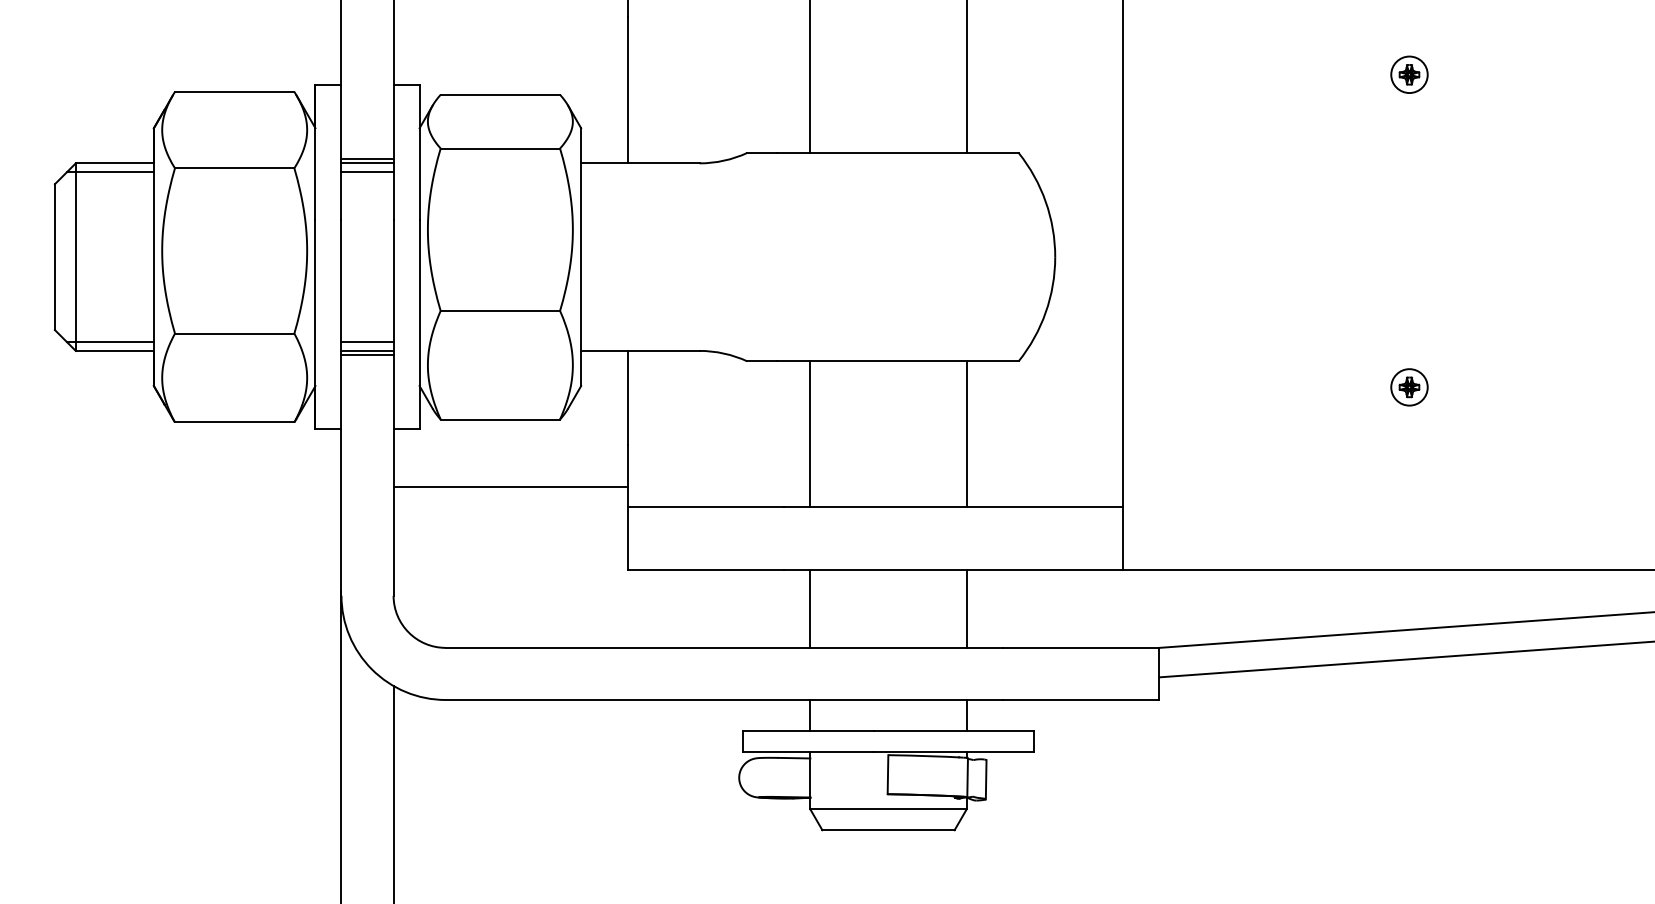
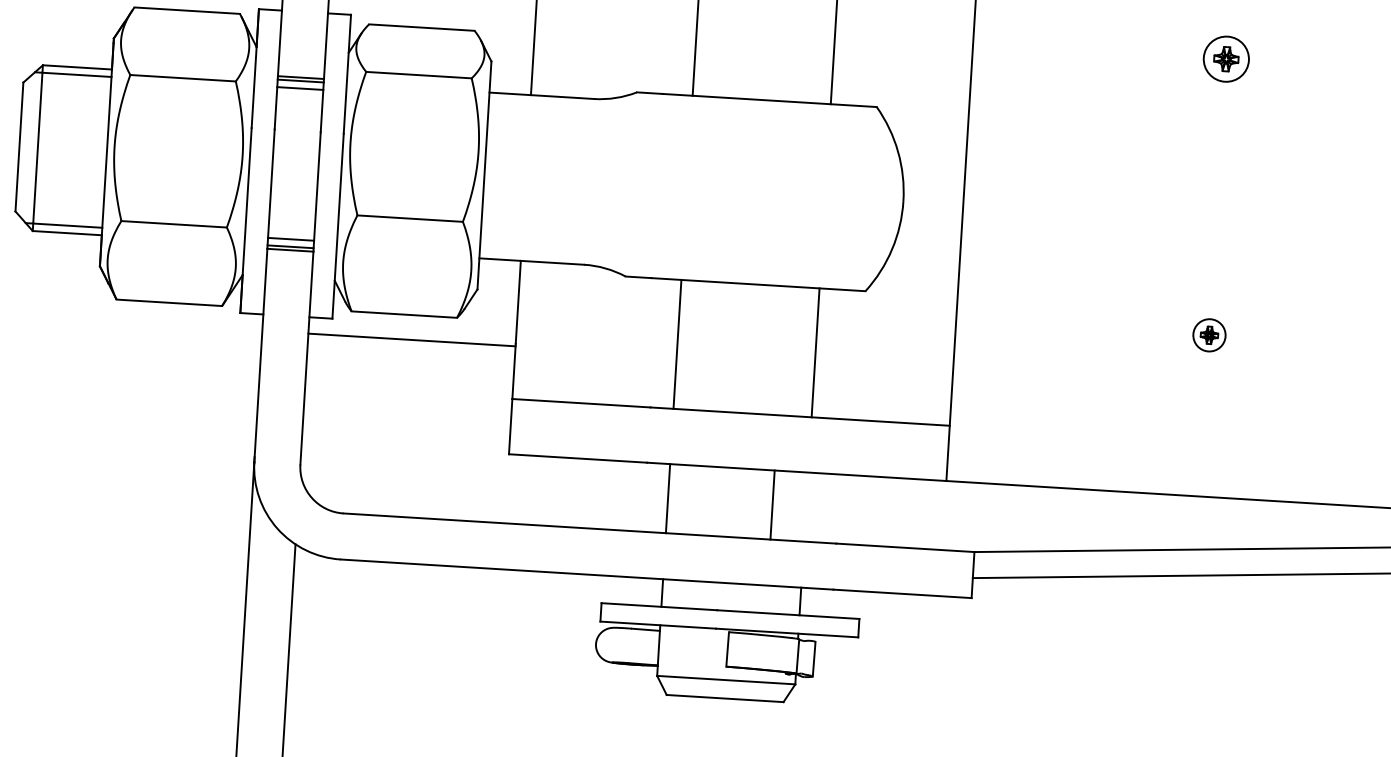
part: (1409, 74) -> (1226, 58), size x1.4
line: (510, 486) -> (411, 339), moved
line: (966, 608) -> (772, 504), moved

